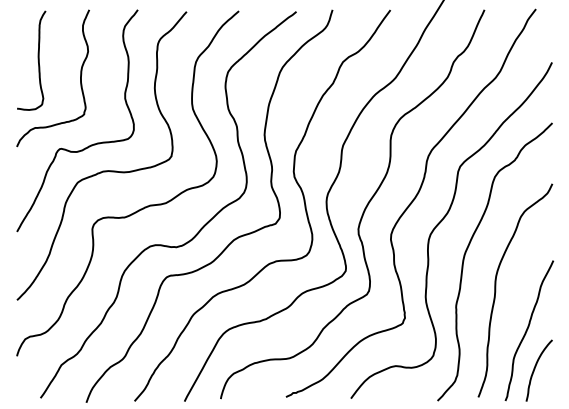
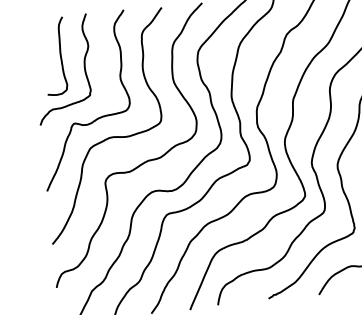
curve: (37, 60) -> (59, 55), moved

